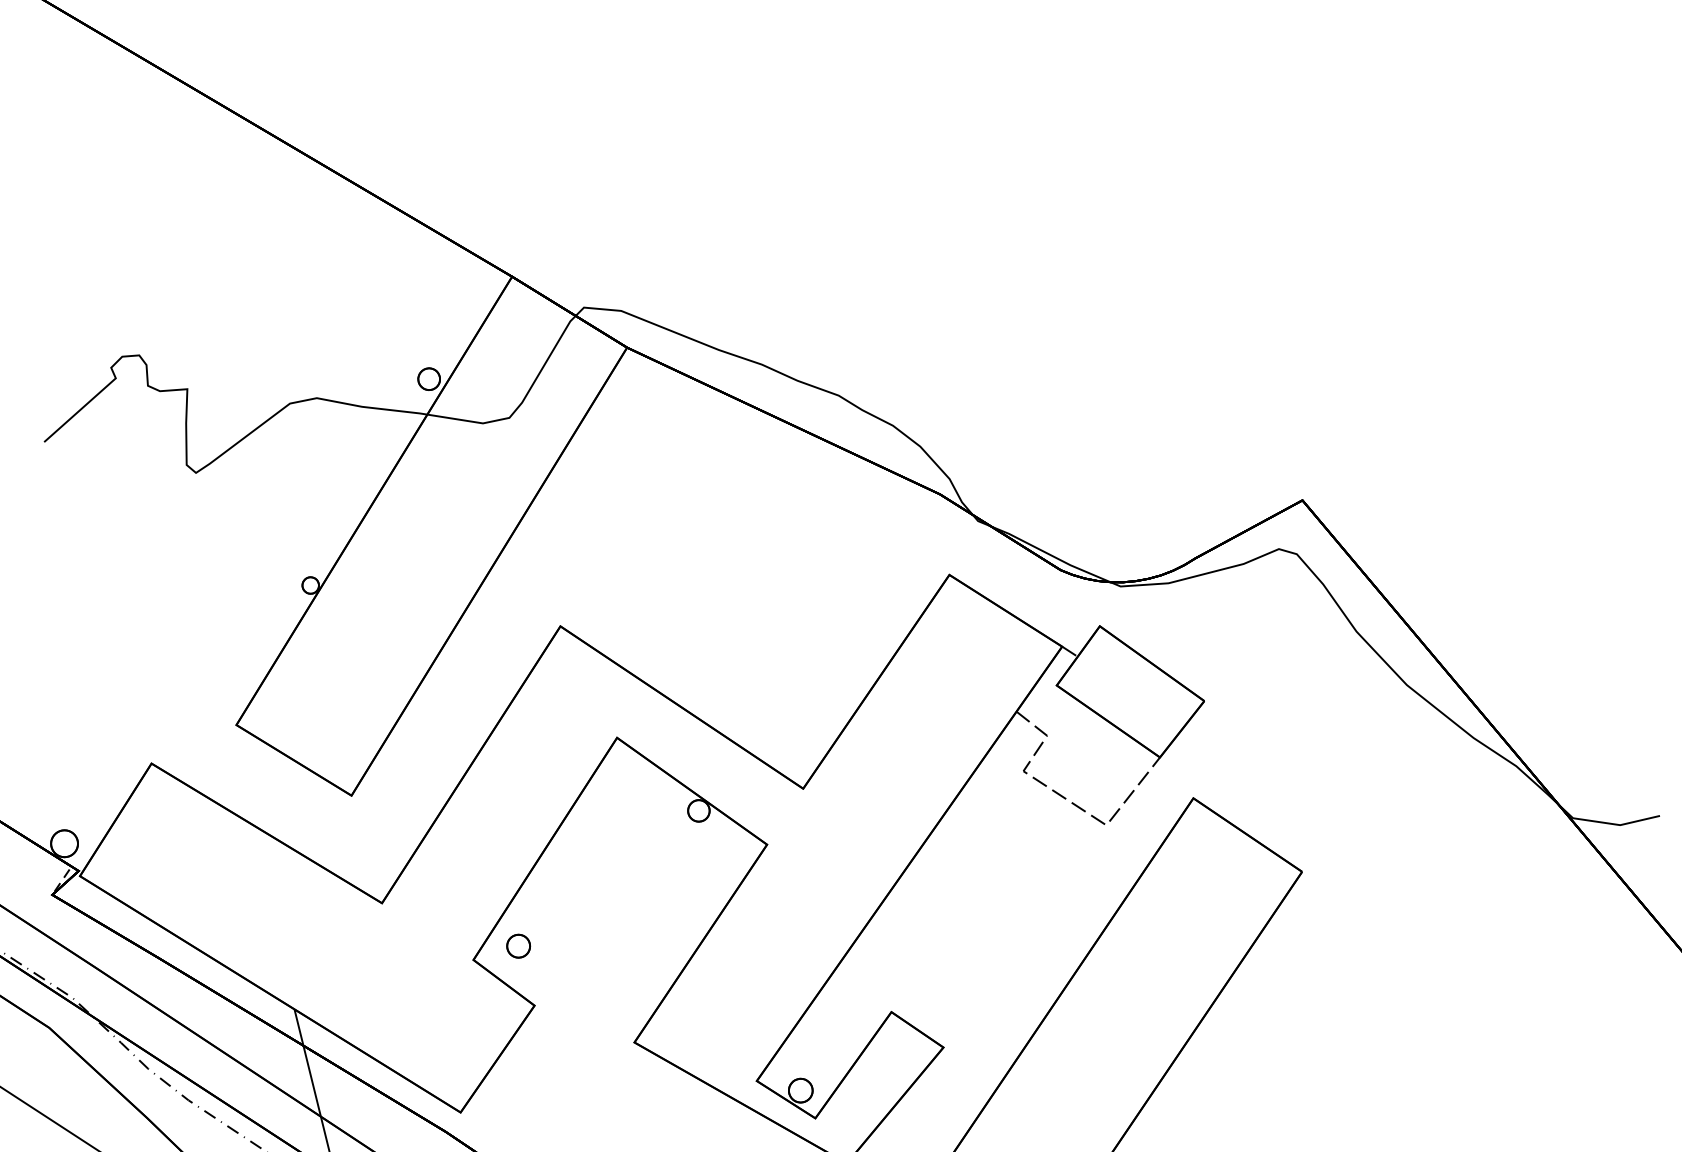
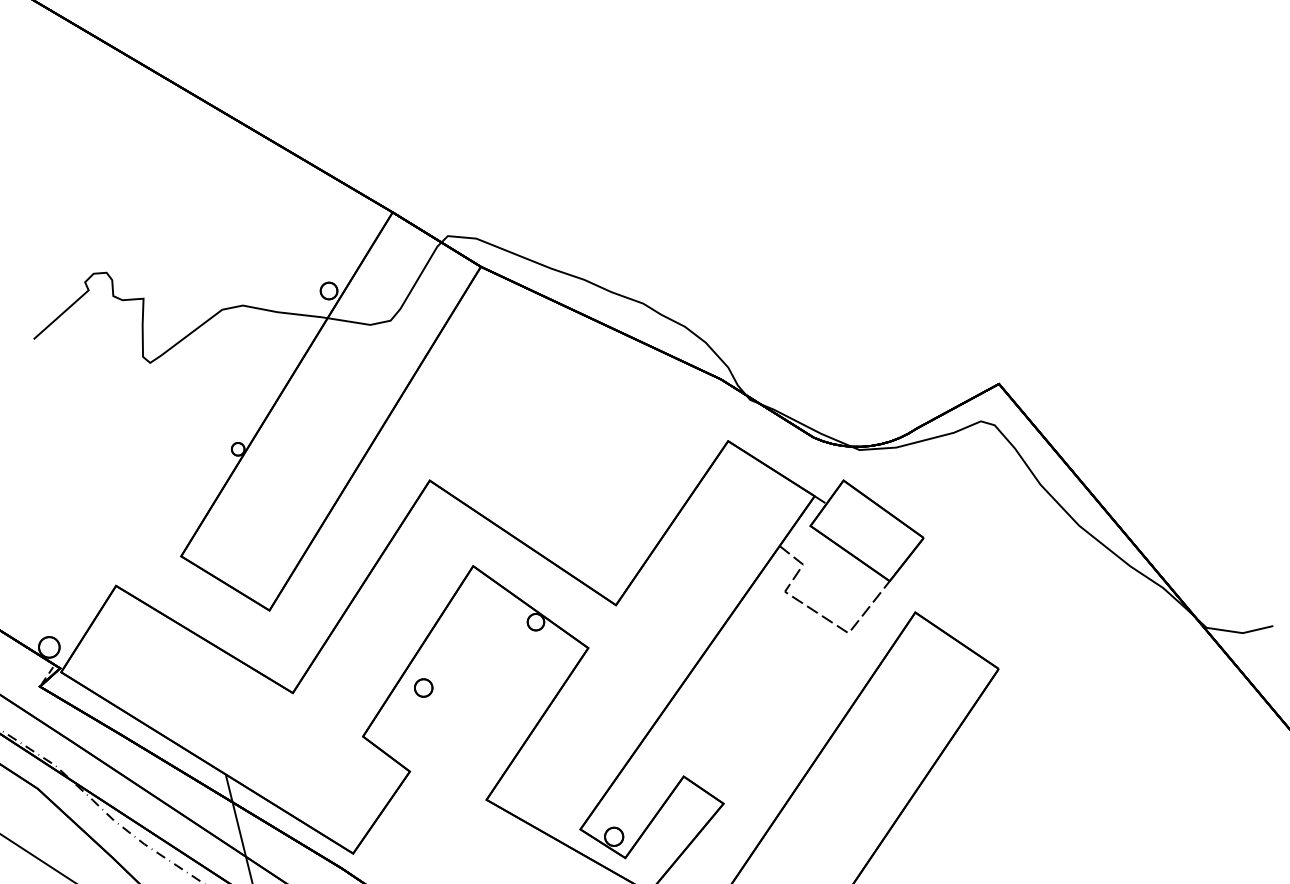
part: (518, 945) -> (423, 687), moved

